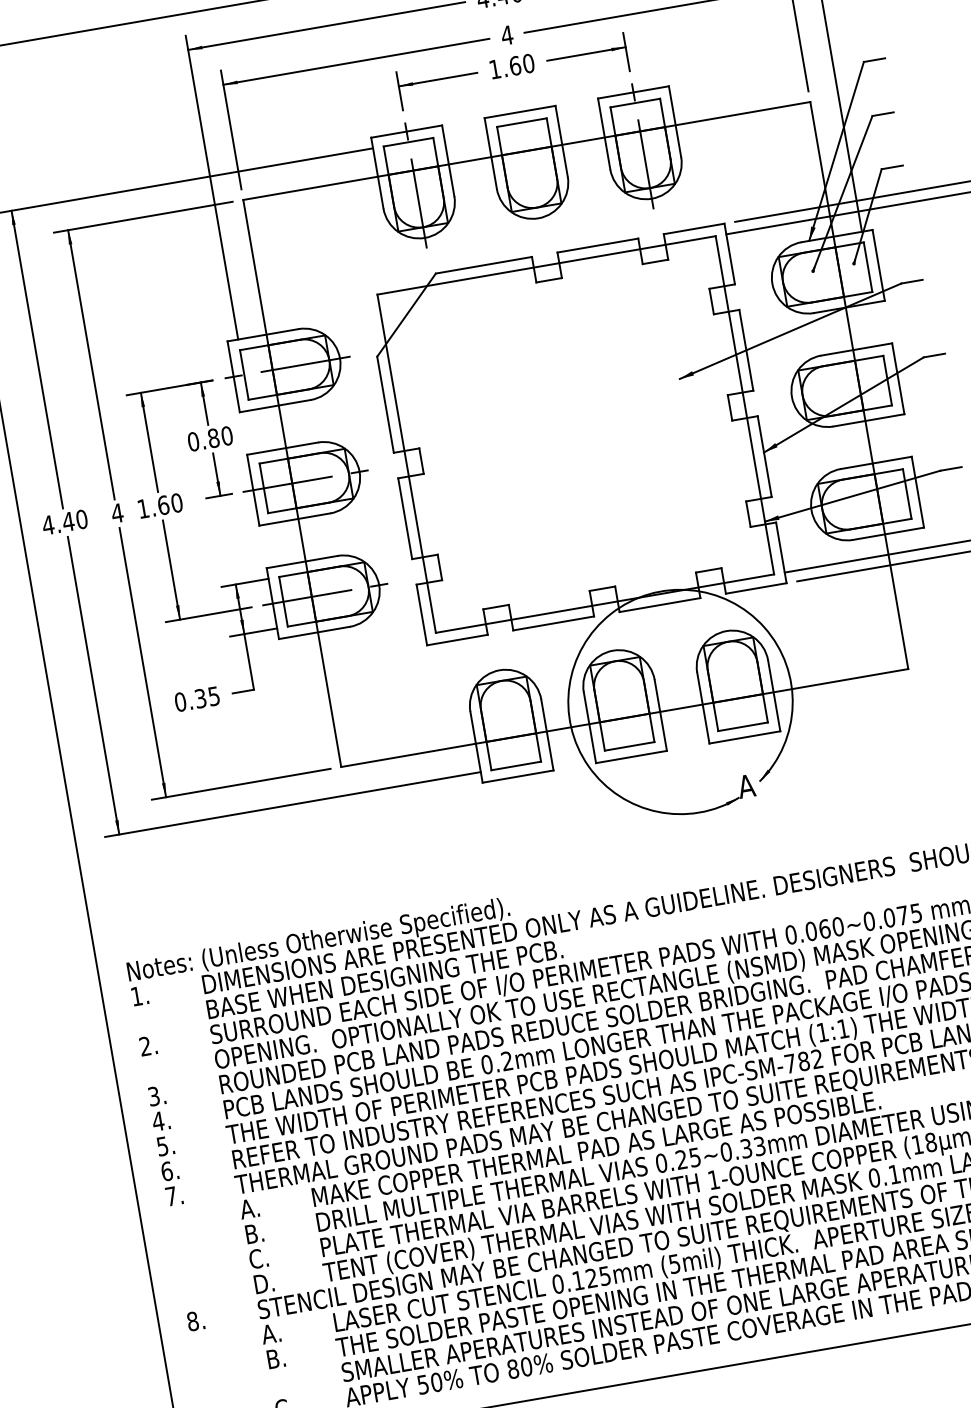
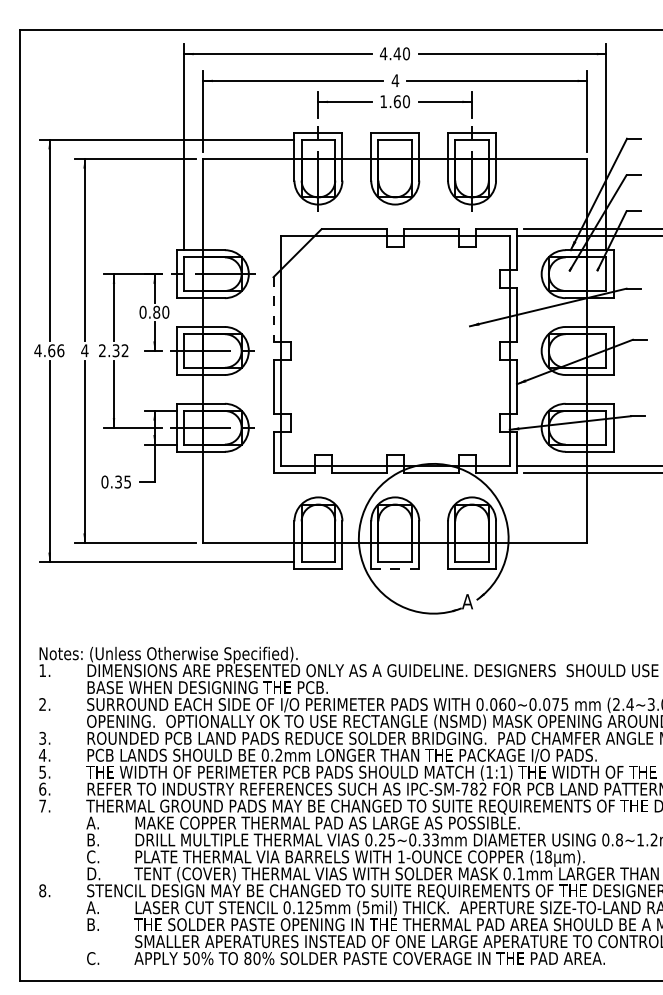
line: (385, 404) -> (273, 309), solid -> dashed
text: (159, 505) -> (113, 350), 1.60 -> 2.32
text: (73, 520) -> (55, 350), 4.40 -> 4.66
line: (631, 757) -> (395, 569), solid -> dashed

